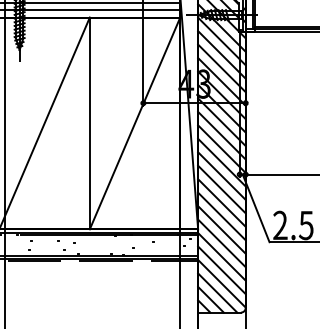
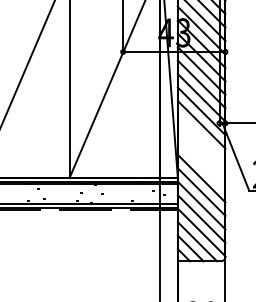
line: (221, 189) -> (201, 138), removed
line: (221, 202) -> (201, 151), removed
line: (221, 216) -> (201, 165), removed

